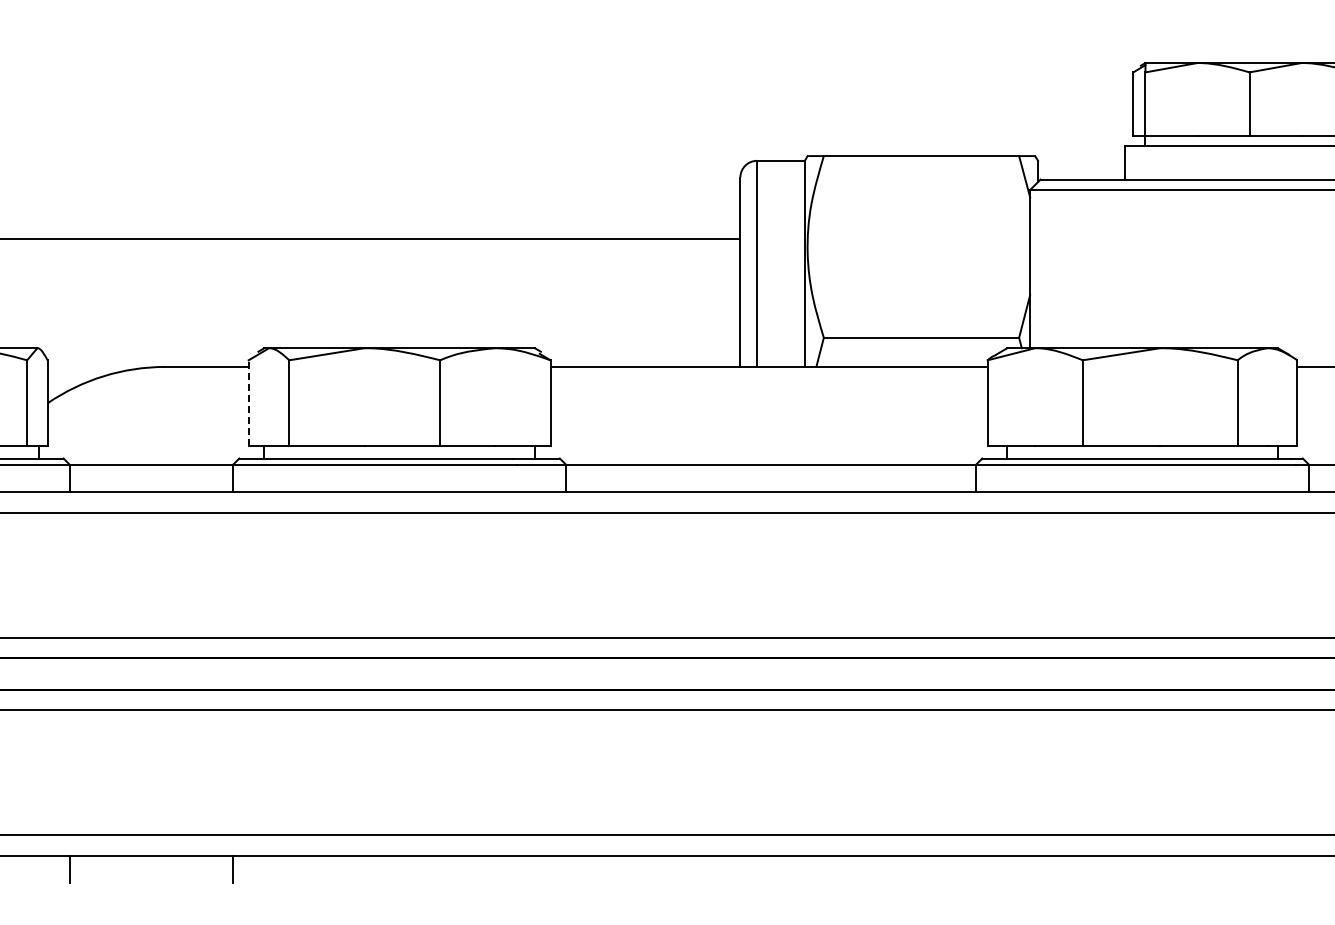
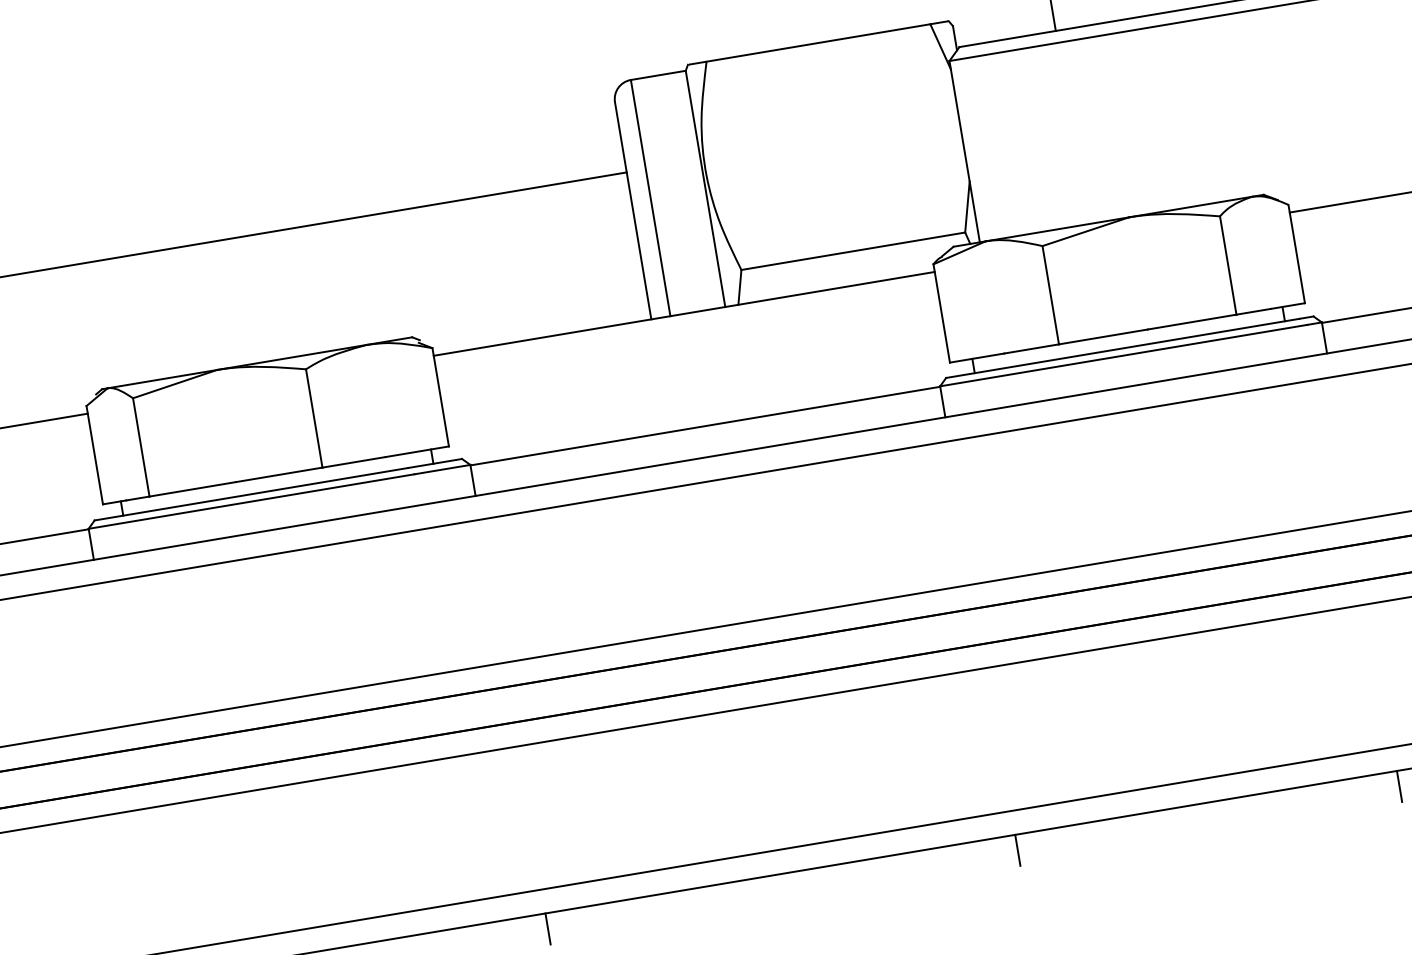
line: (248, 403) -> (94, 455), dashed -> solid
line: (566, 869) -> (548, 928), added
line: (976, 869) -> (1018, 850), added
line: (1309, 869) -> (1399, 786), added

